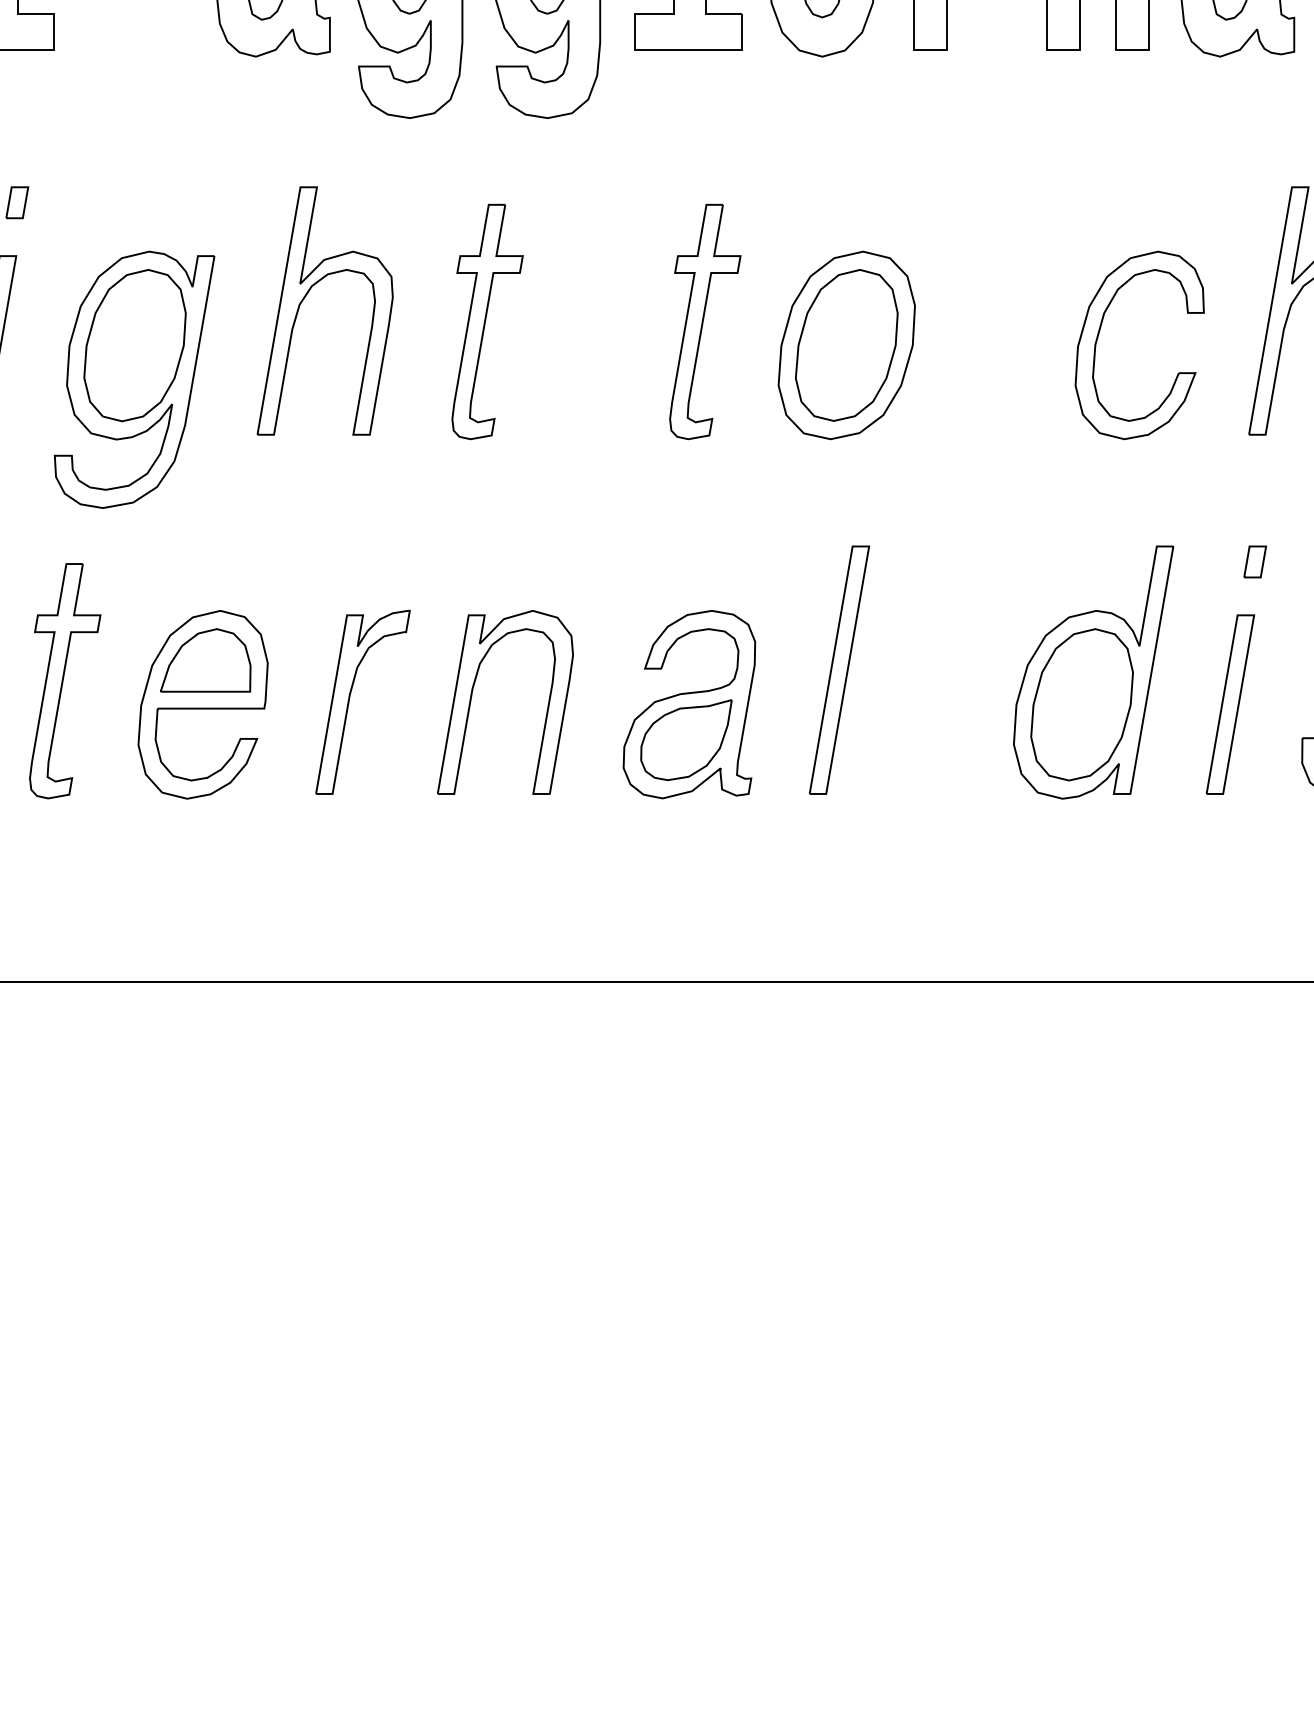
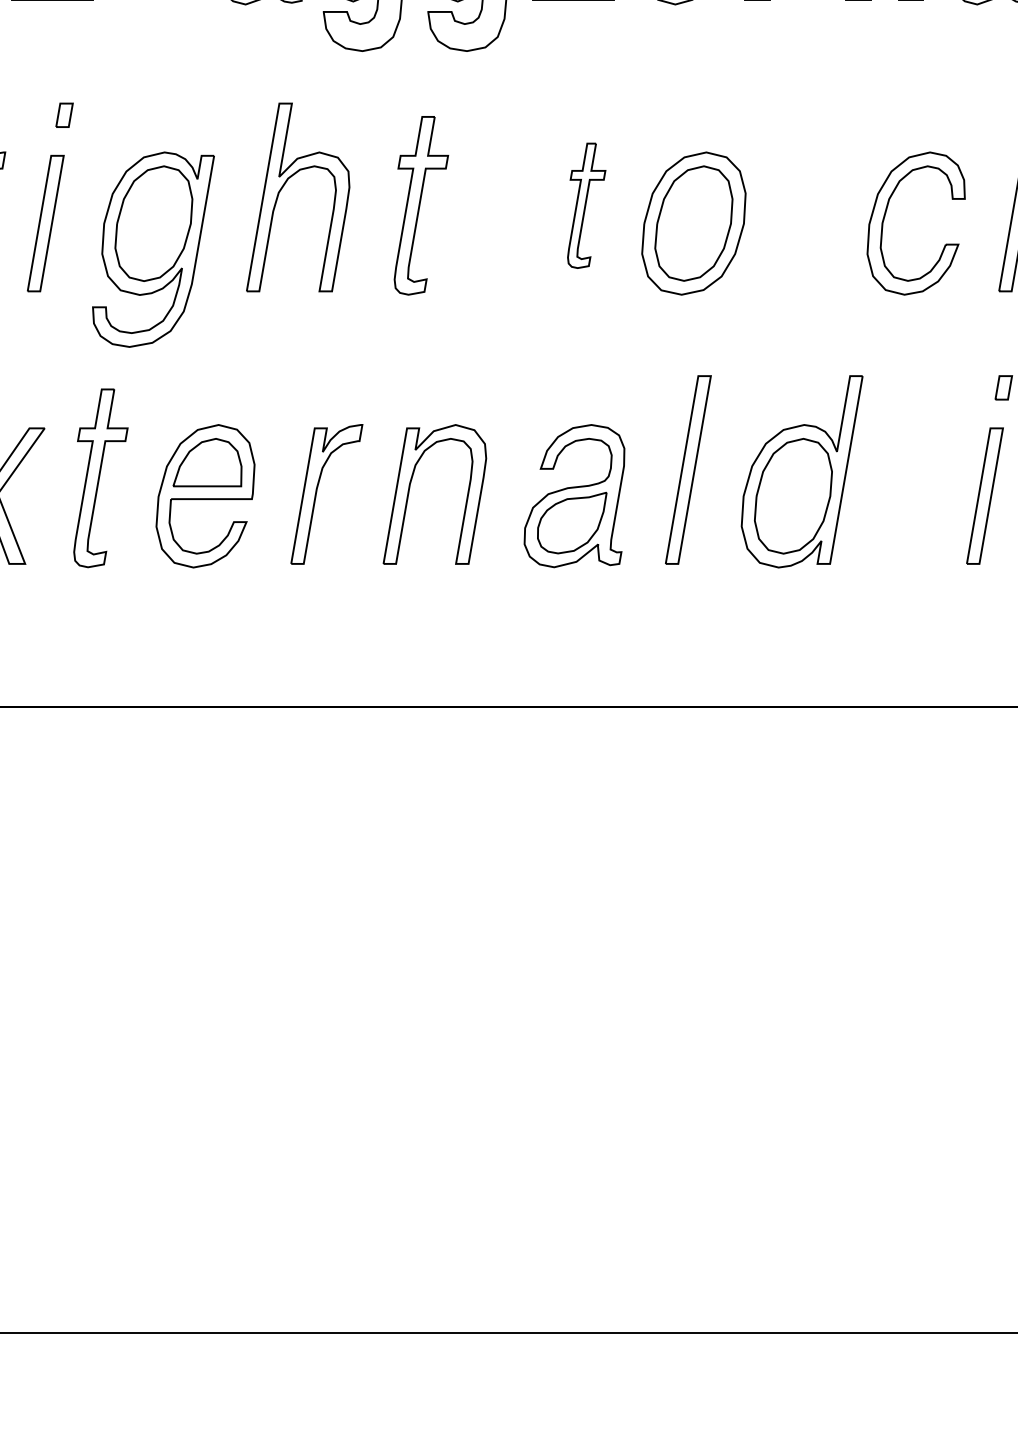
part: (705, 321) -> (586, 205), size x0.7
part: (1092, 672) -> (801, 471), moved

